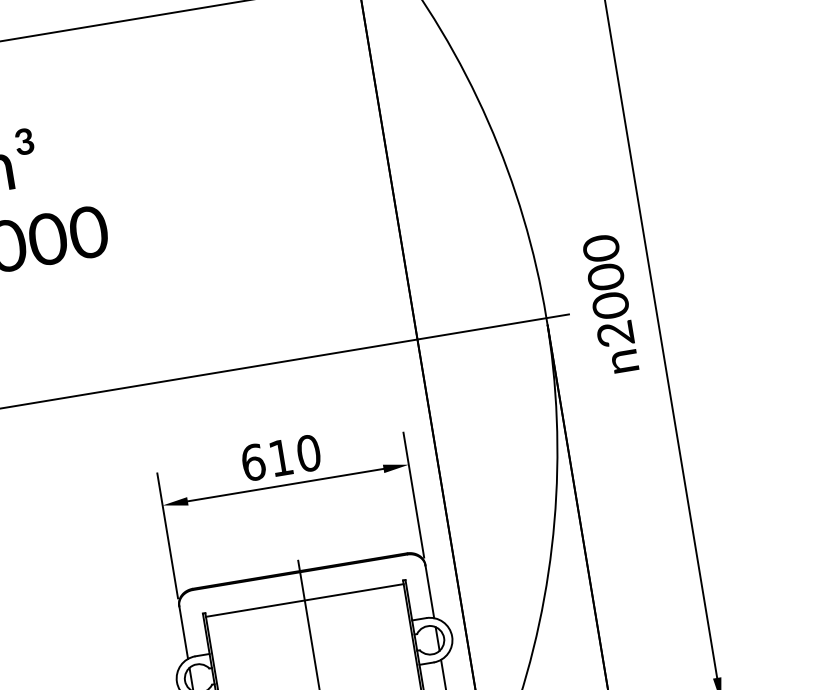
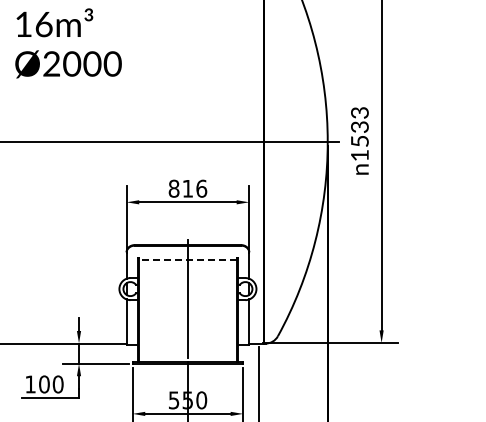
text: (607, 289) -> (359, 133), 2000 -> 1533
text: (280, 457) -> (187, 188), 610 -> 816
line: (303, 600) -> (187, 259), solid -> dashed

